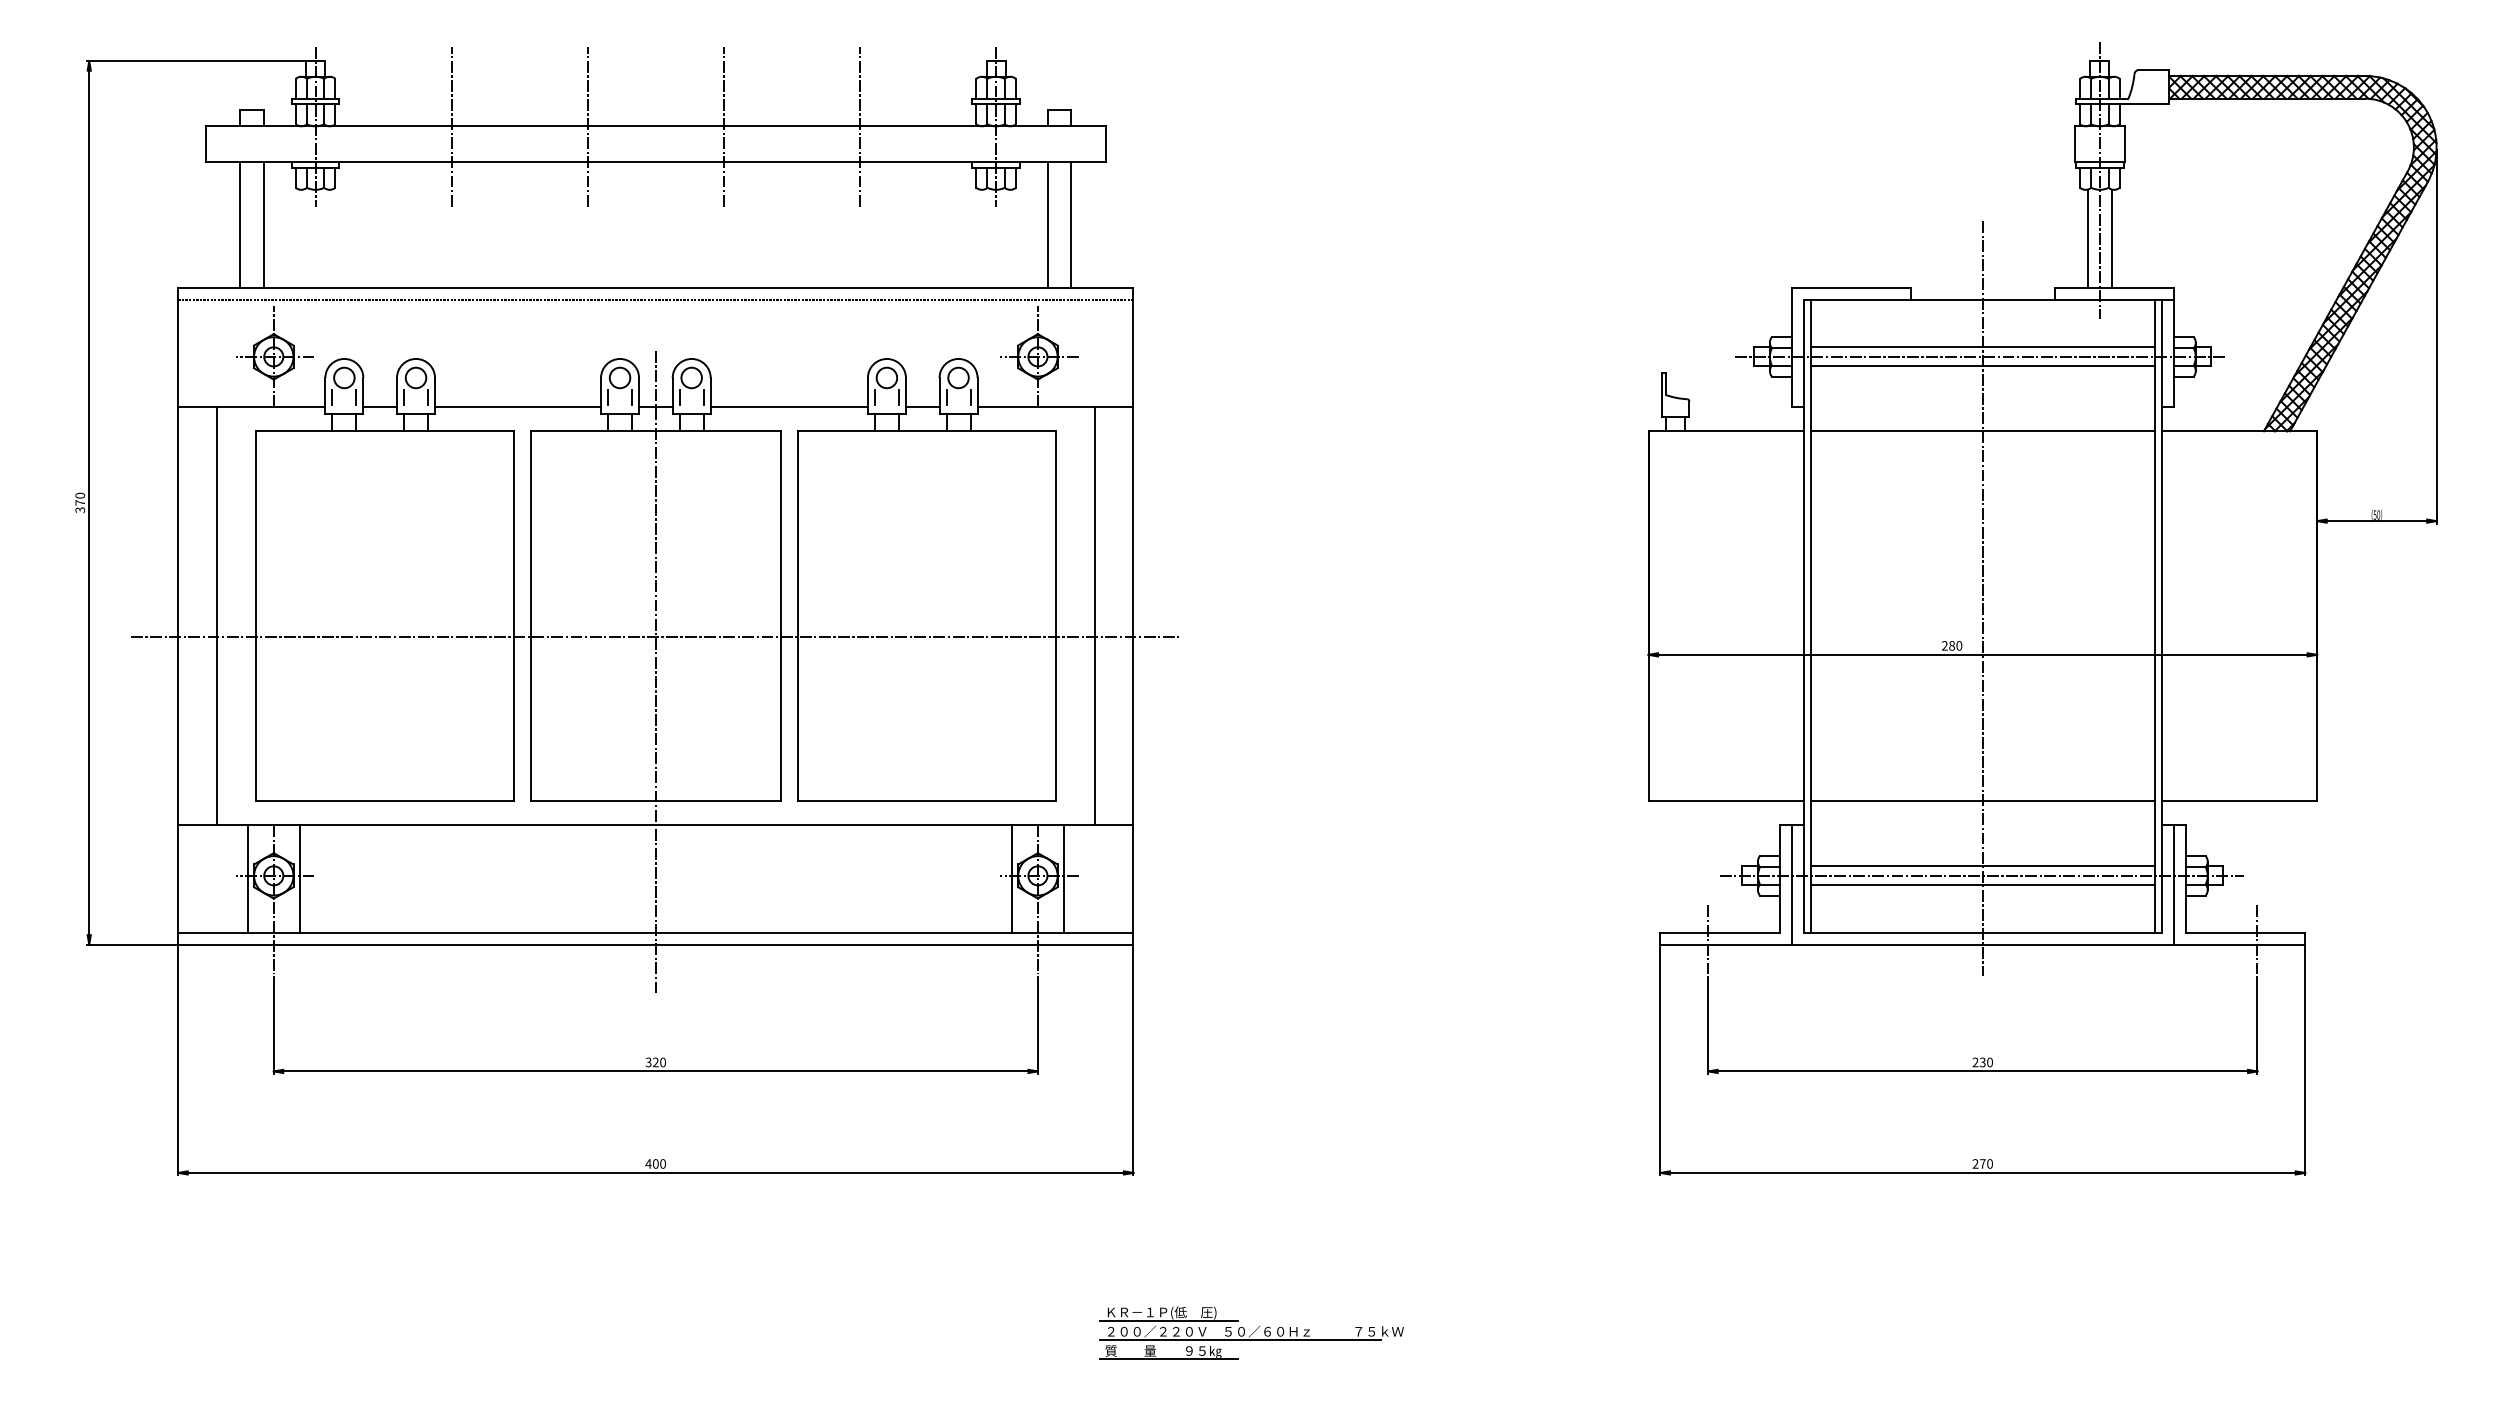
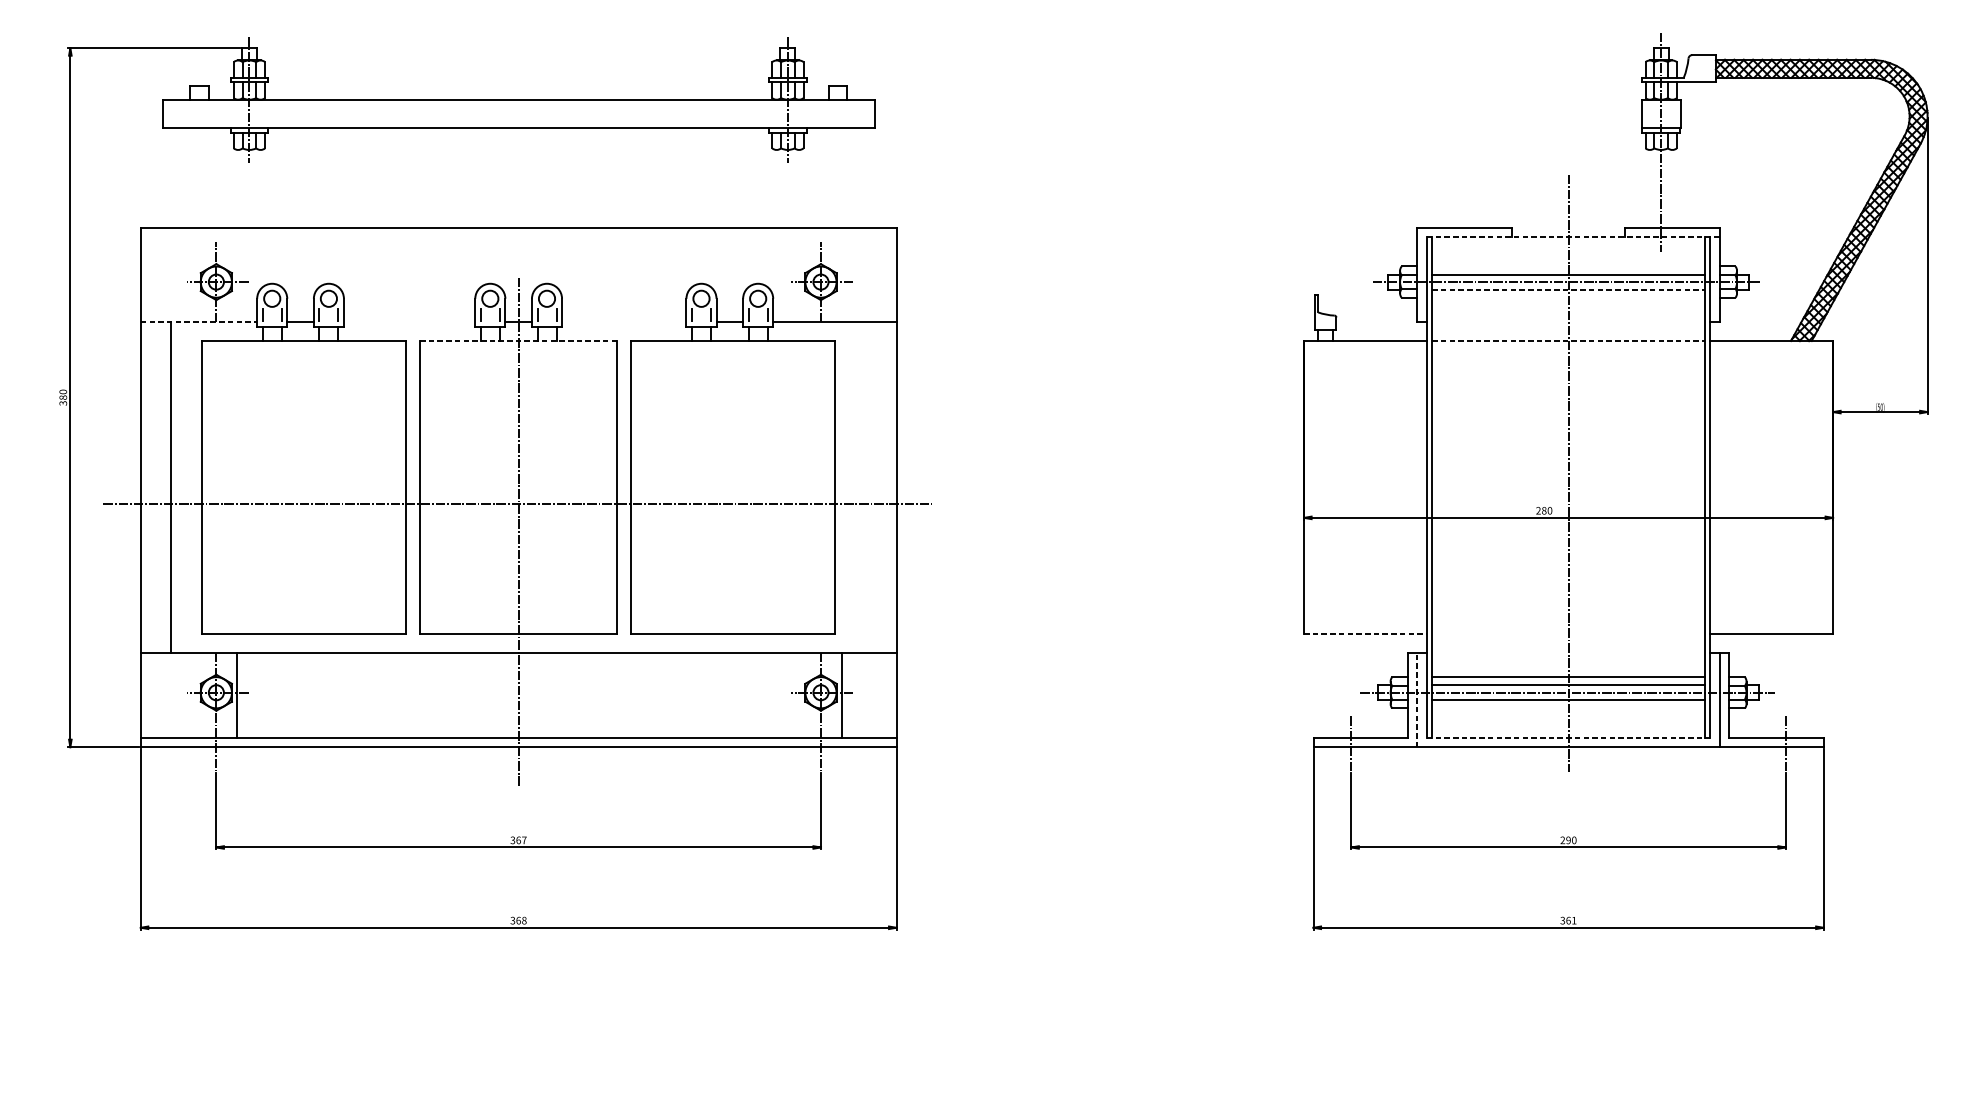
line: (451, 126) -> (356, 99), removed
line: (587, 126) -> (464, 99), removed
line: (723, 126) -> (572, 99), removed
line: (860, 126) -> (680, 99), removed
line: (240, 225) -> (190, 178), removed
line: (264, 225) -> (209, 178), removed
line: (1047, 225) -> (828, 178), removed
line: (1071, 225) -> (847, 178), removed
line: (2087, 238) -> (1651, 188), removed
line: (2111, 238) -> (1670, 188), removed
line: (655, 299) -> (518, 236), removed
line: (1989, 299) -> (1573, 236), solid -> dashed
line: (1983, 366) -> (1569, 289), solid -> dashed
line: (251, 407) -> (198, 322), solid -> dashed
line: (518, 407) -> (409, 322), removed
line: (788, 407) -> (623, 322), removed
line: (655, 431) -> (518, 341), solid -> dashed
line: (1983, 431) -> (1569, 341), solid -> dashed
text: (80, 502) -> (63, 397), 370 -> 380
line: (1095, 616) -> (866, 487), removed
line: (1726, 801) -> (1365, 633), solid -> dashed
line: (1982, 801) -> (1568, 677), moved
line: (247, 878) -> (195, 694), removed
line: (1011, 878) -> (800, 694), removed
line: (1791, 885) -> (1417, 700), solid -> dashed
line: (1983, 932) -> (1569, 737), solid -> dashed
text: (659, 1062) -> (521, 840), 320 -> 367
text: (1982, 1062) -> (1568, 840), 230 -> 290
text: (655, 1163) -> (518, 920), 400 -> 368
text: (1982, 1163) -> (1568, 920), 270 -> 361
part: (1251, 1332) -> (989, 1054), removed

